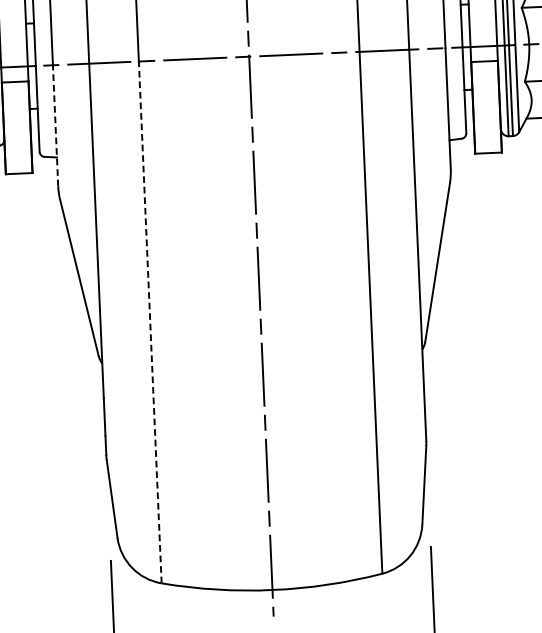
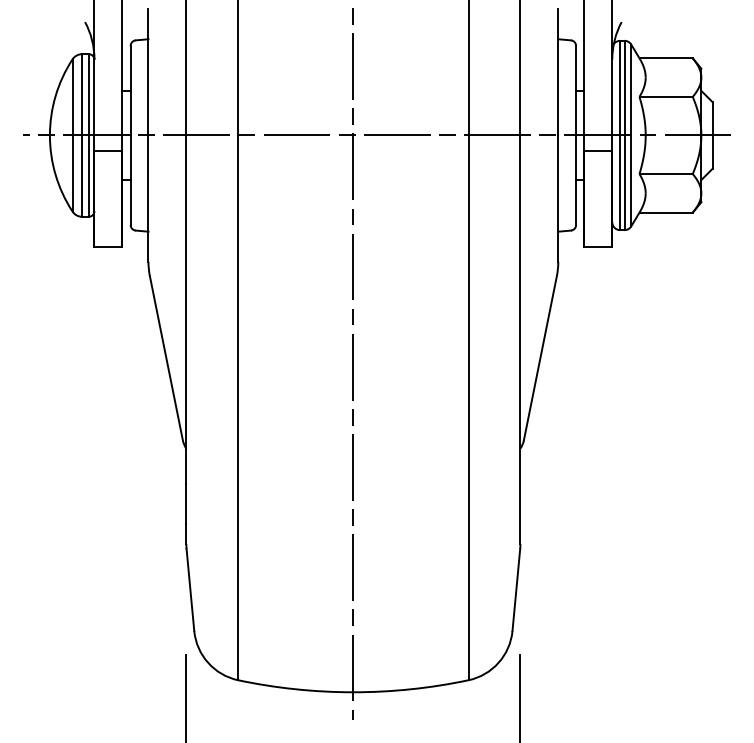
line: (55, 125) -> (148, 198), dashed -> solid
line: (150, 322) -> (238, 407), dashed -> solid

